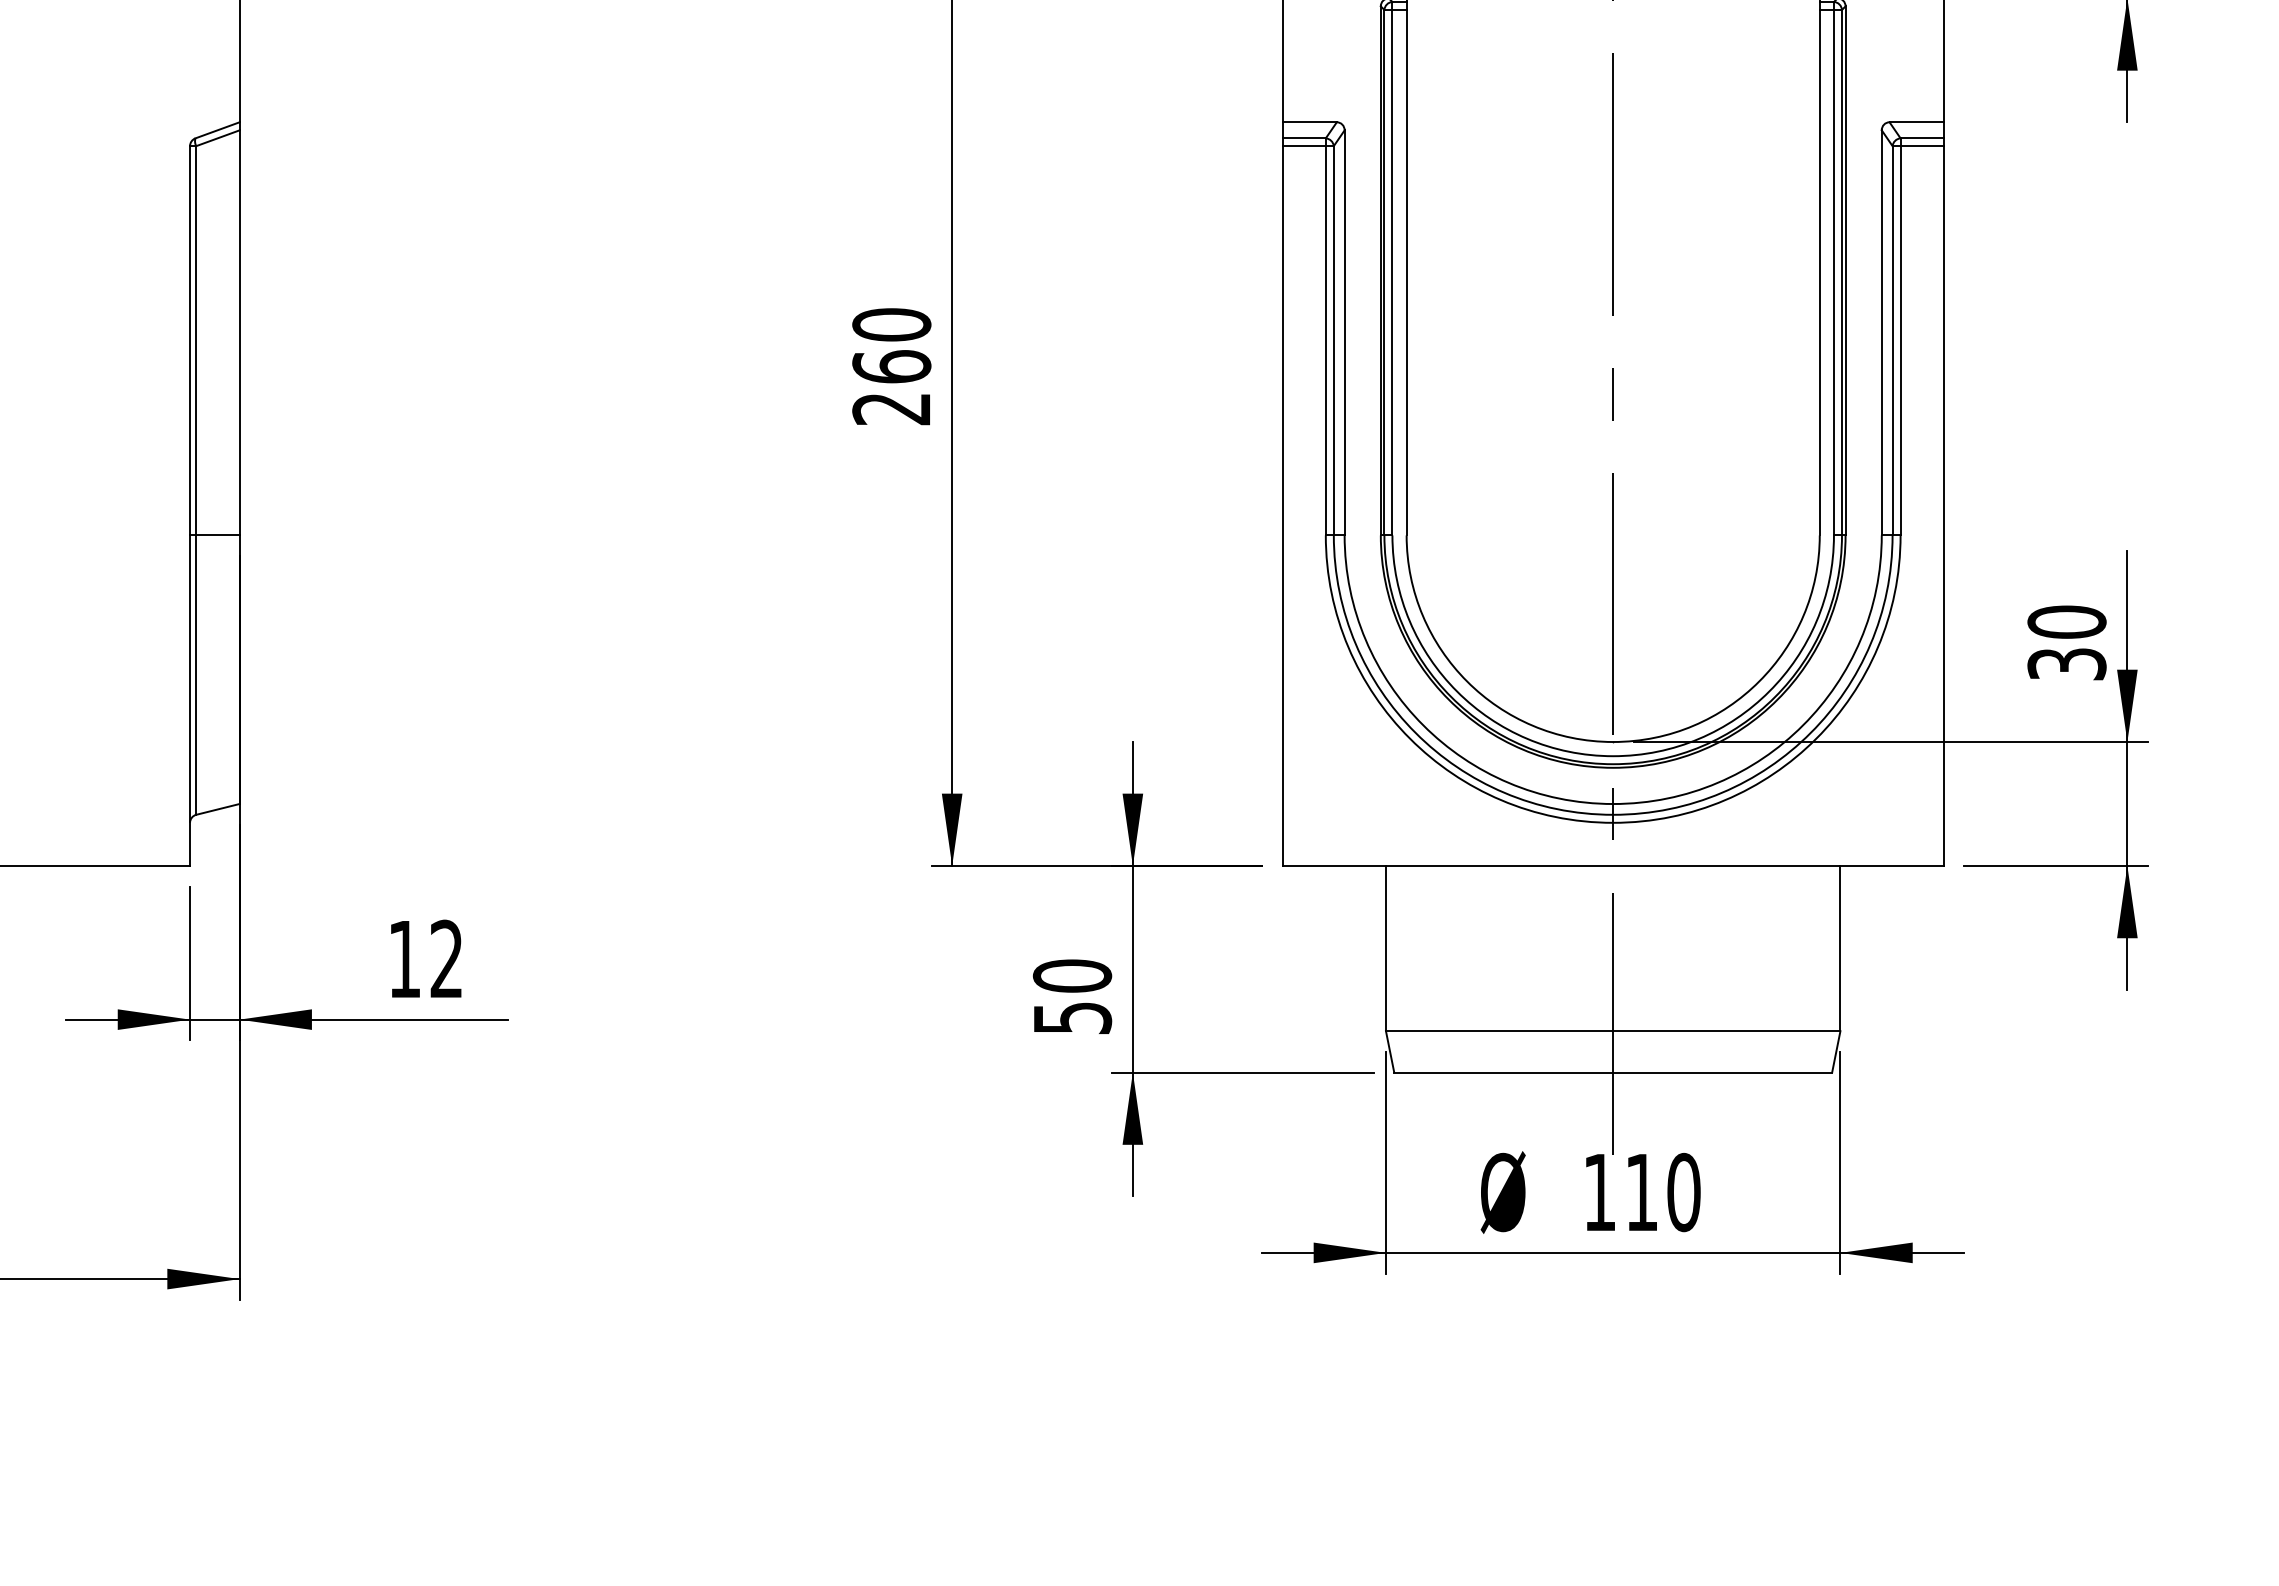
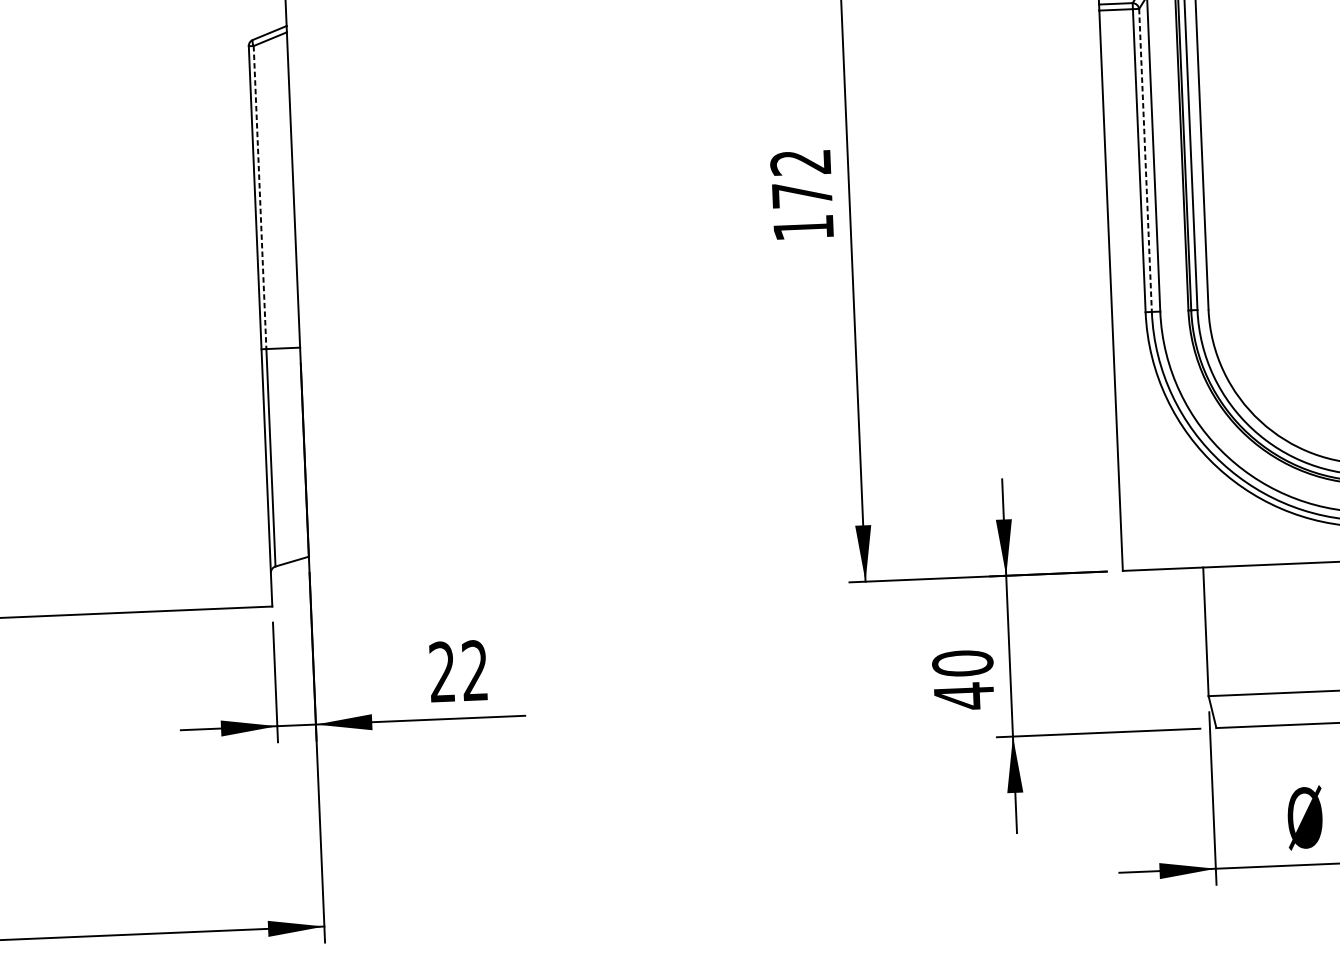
line: (196, 340) -> (260, 197), solid -> dashed
line: (1333, 340) -> (1145, 160), solid -> dashed
text: (891, 366) -> (802, 194), 260 -> 172
text: (403, 958) -> (441, 671), 12 -> 22
text: (1073, 1017) -> (964, 695), 50 -> 40

